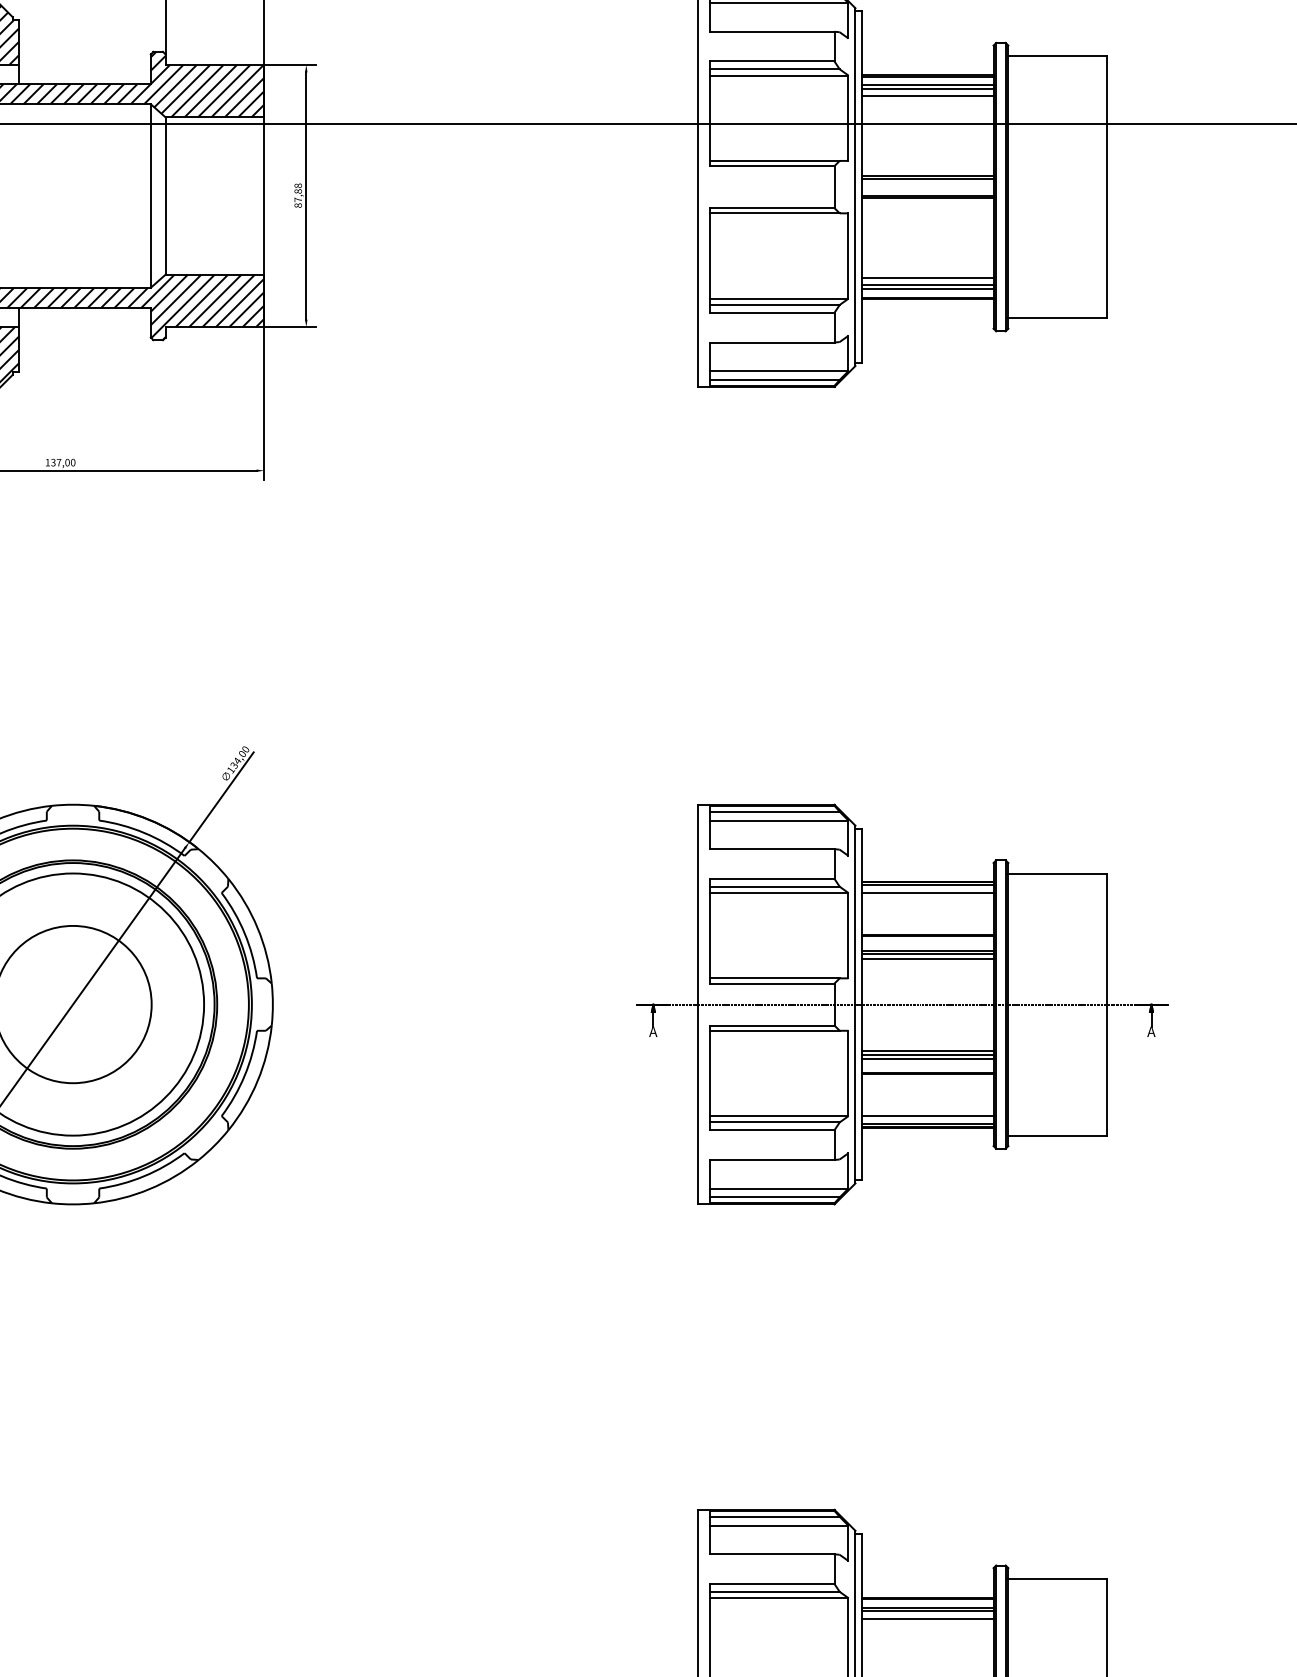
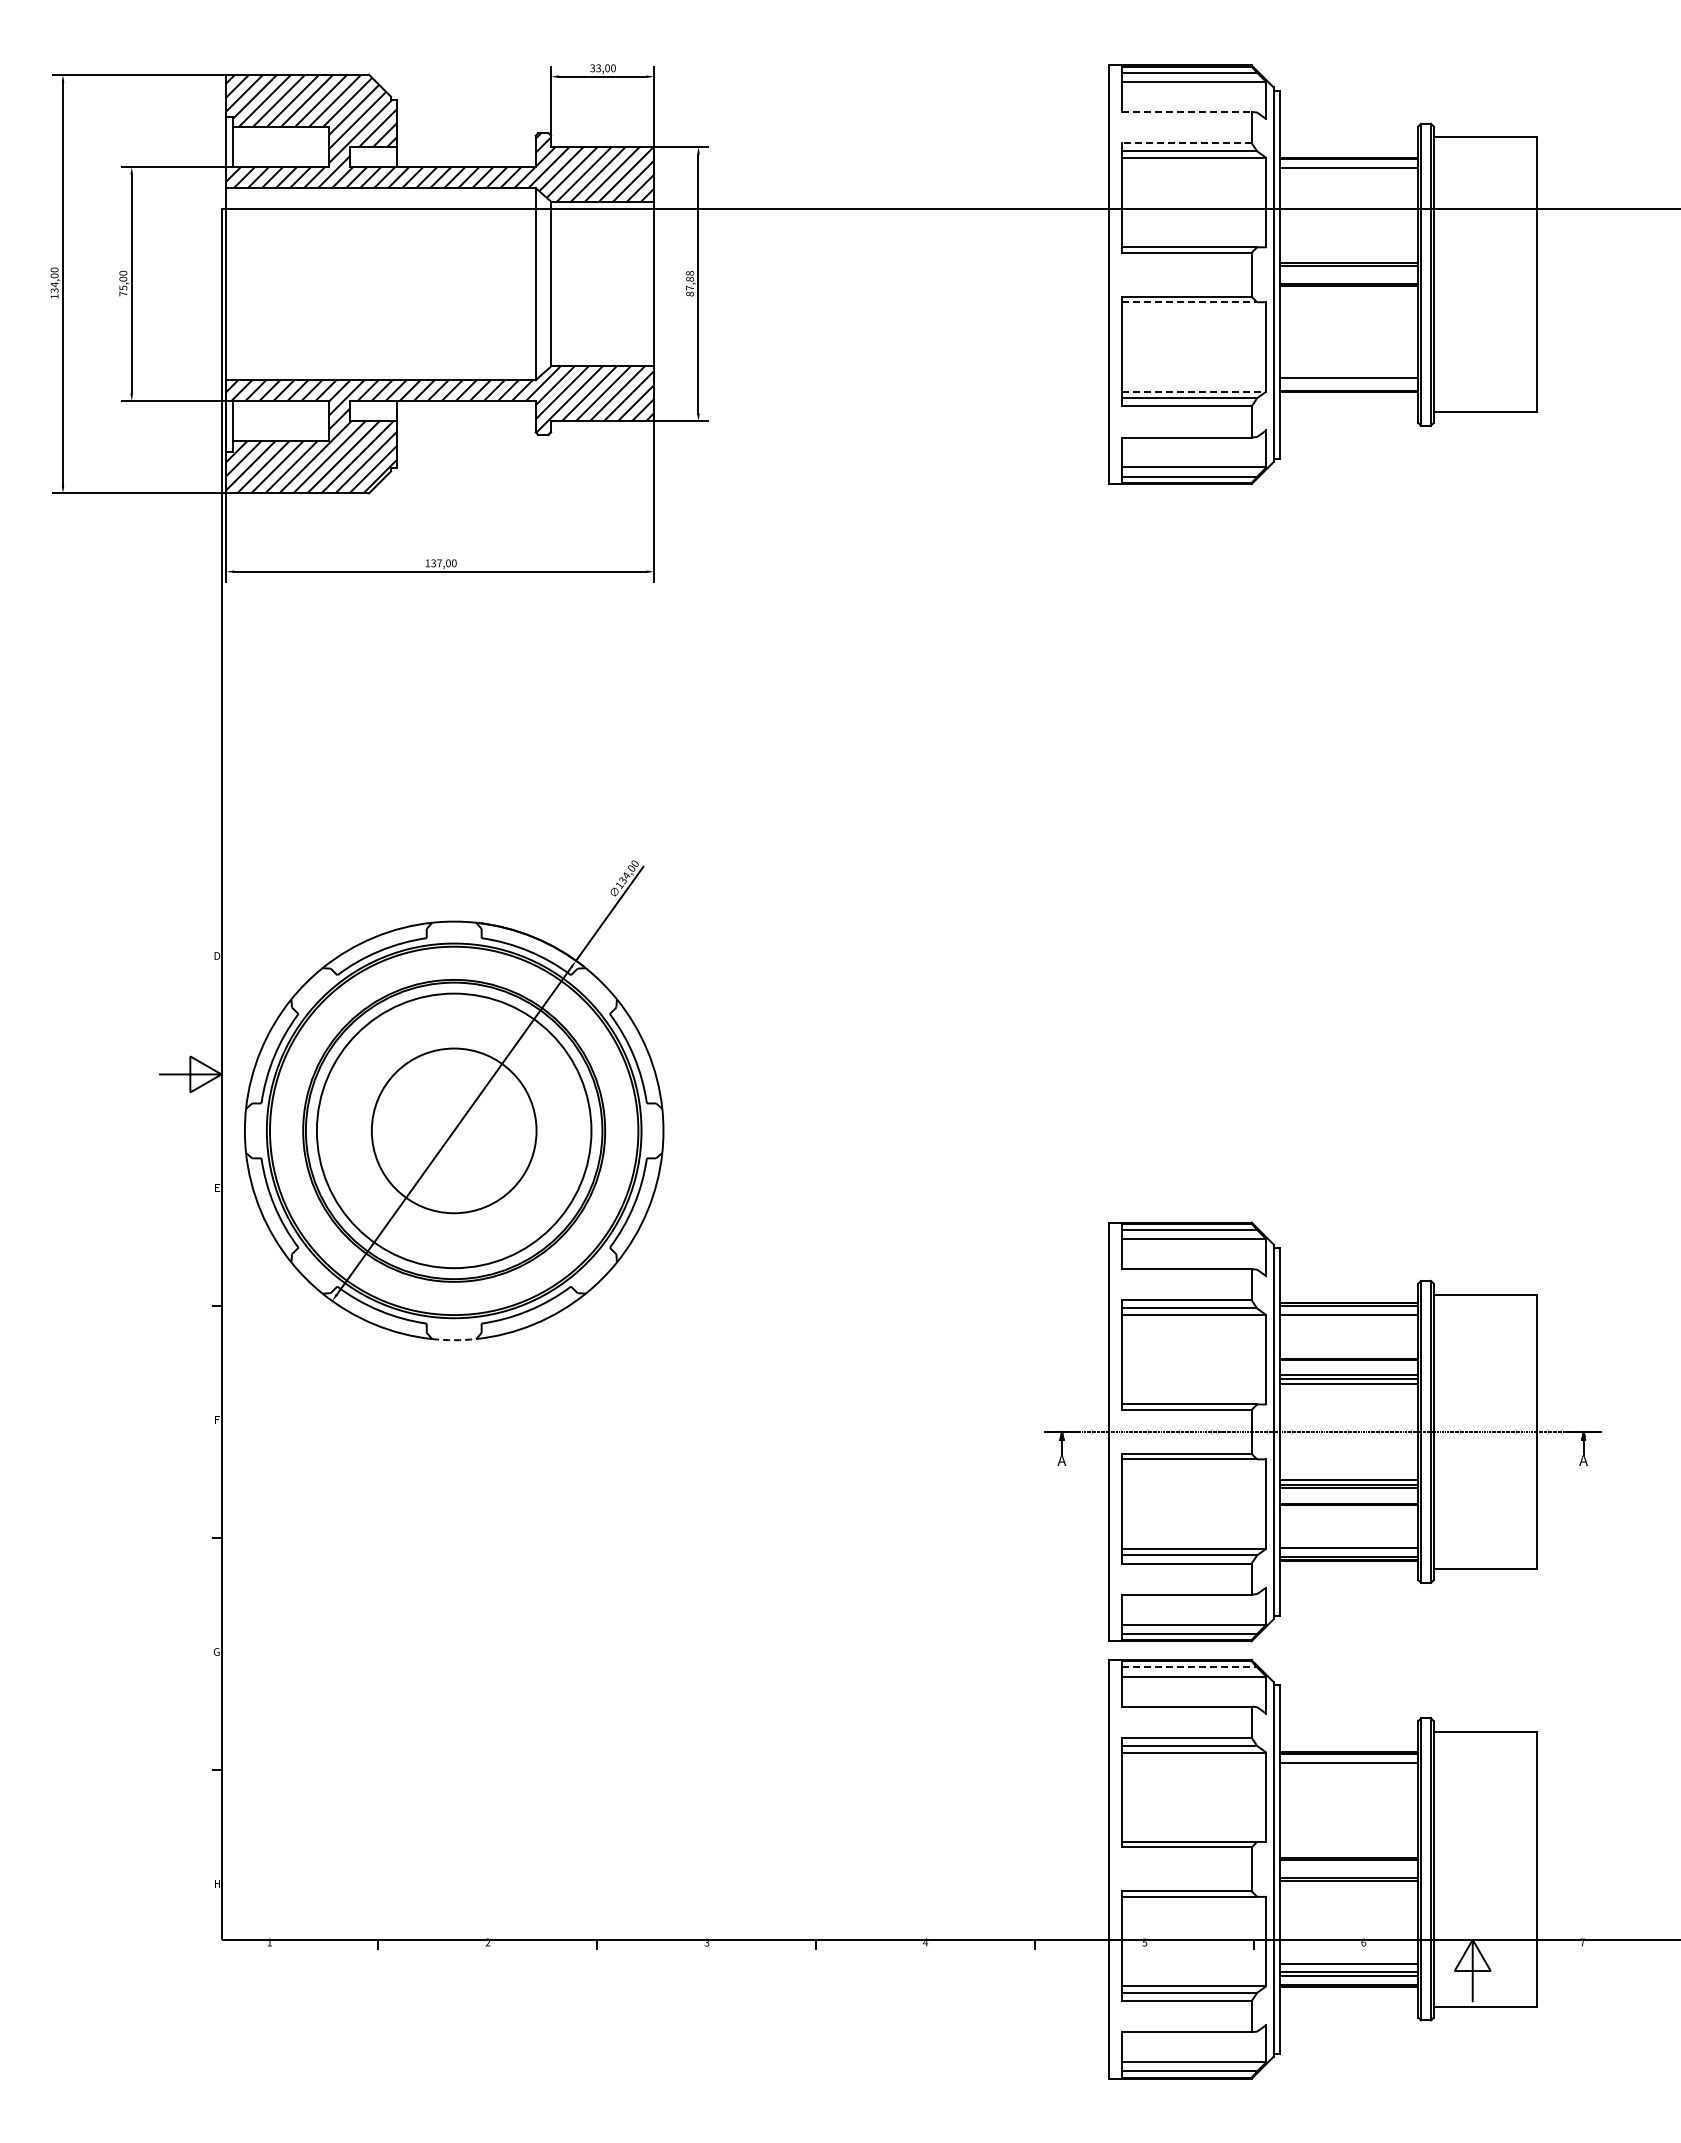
line: (772, 32) -> (1186, 112), solid -> dashed
line: (772, 61) -> (1186, 143), solid -> dashed
line: (927, 88) -> (1349, 171), removed
line: (927, 96) -> (1349, 179), removed
line: (775, 213) -> (1189, 302), solid -> dashed
line: (927, 277) -> (1349, 369), removed
line: (927, 289) -> (1349, 381), removed
line: (779, 298) -> (1194, 391), solid -> dashed
part: (902, 1004) -> (1322, 1431), moved
arc: (73, 1204) -> (454, 1340), solid -> dashed
line: (775, 1516) -> (1189, 1667), solid -> dashed
line: (927, 1611) -> (1349, 1766), removed
line: (927, 1619) -> (1349, 1774), removed

